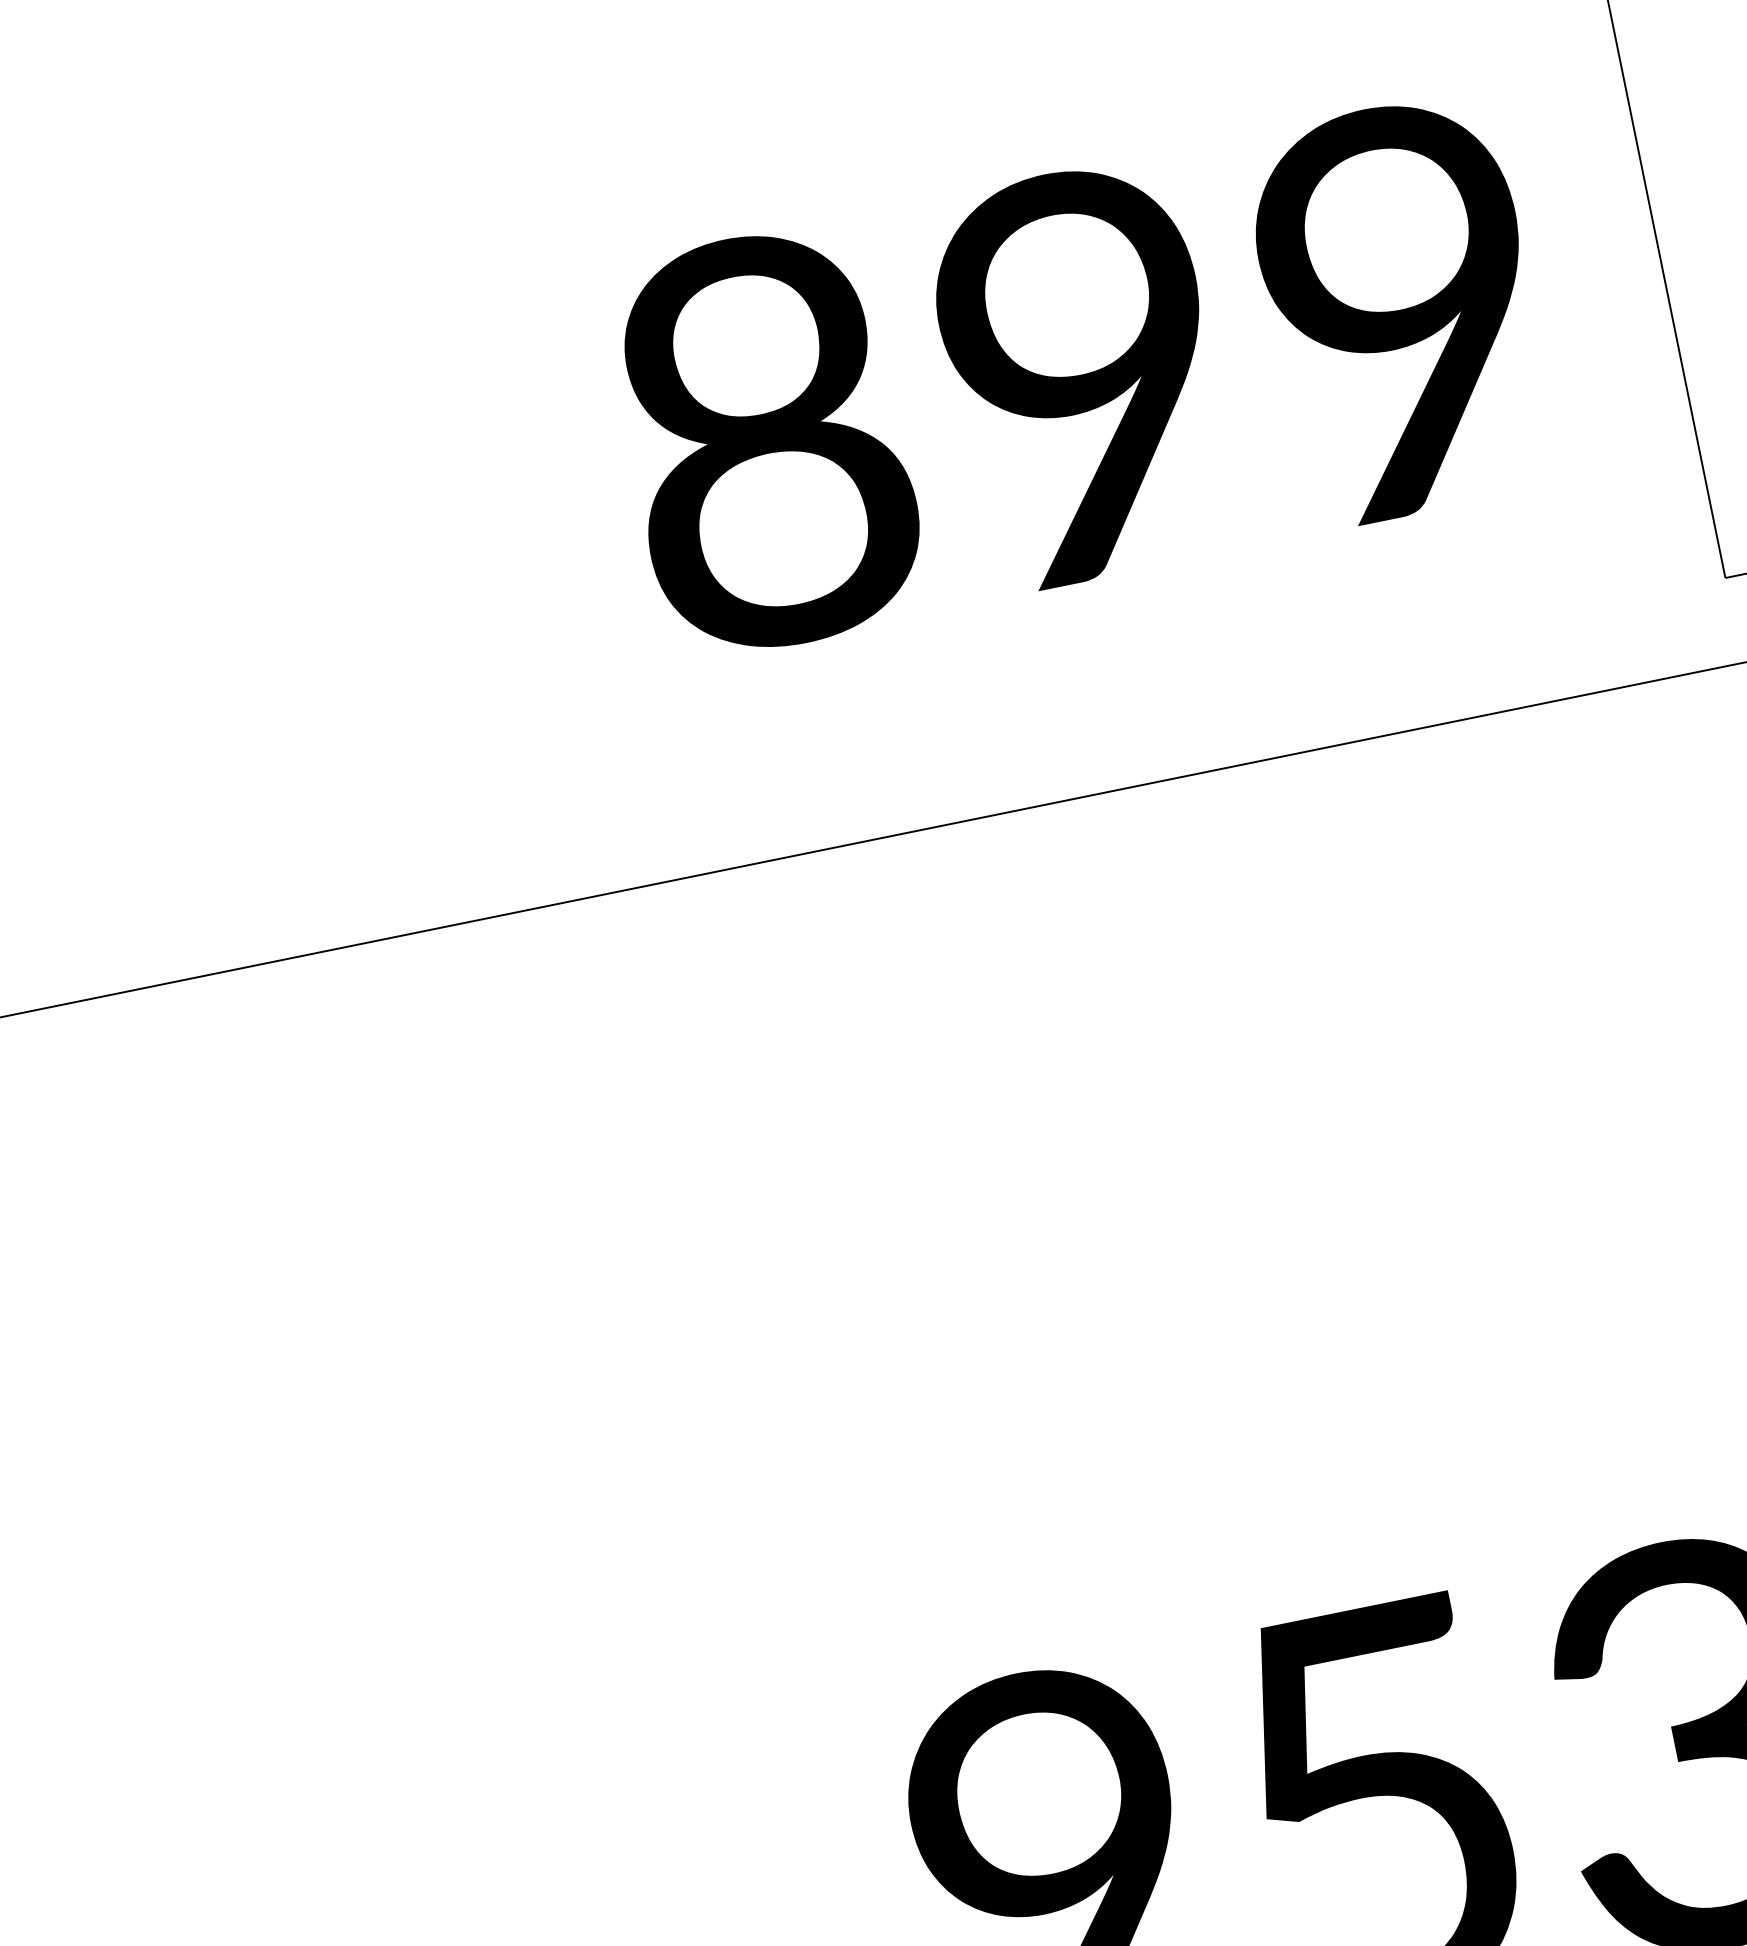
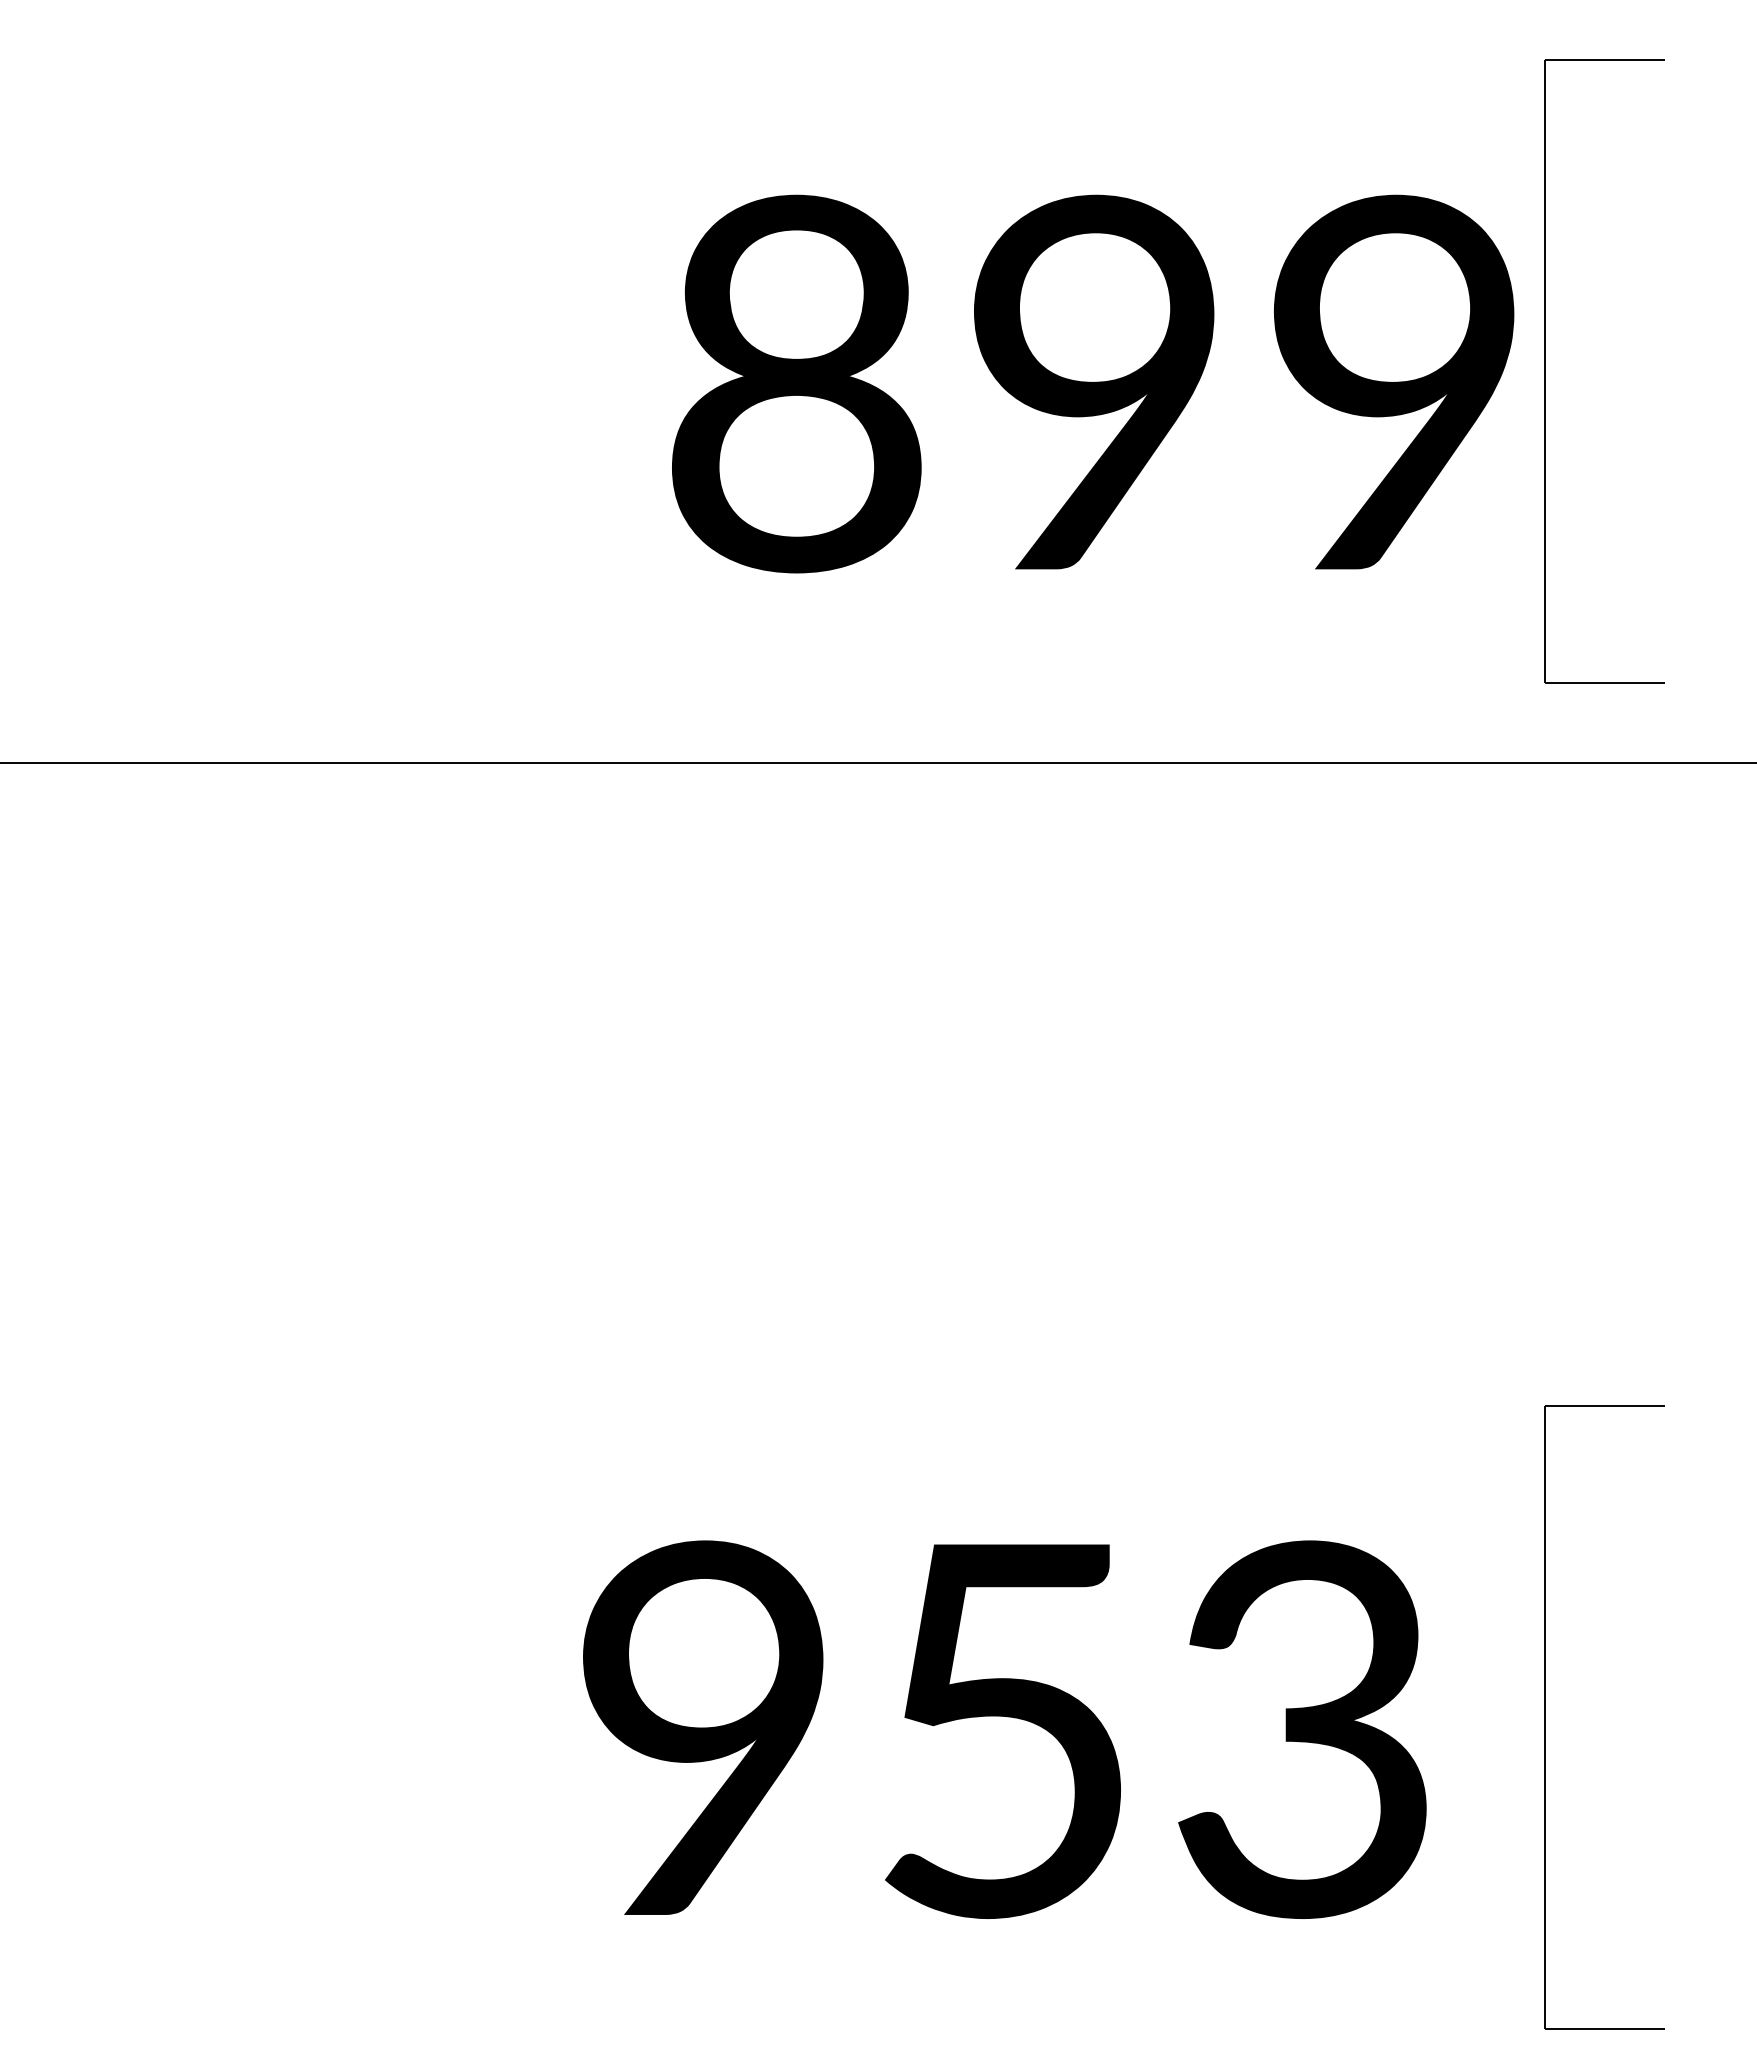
text: (1081, 376) -> (1093, 383), moved

